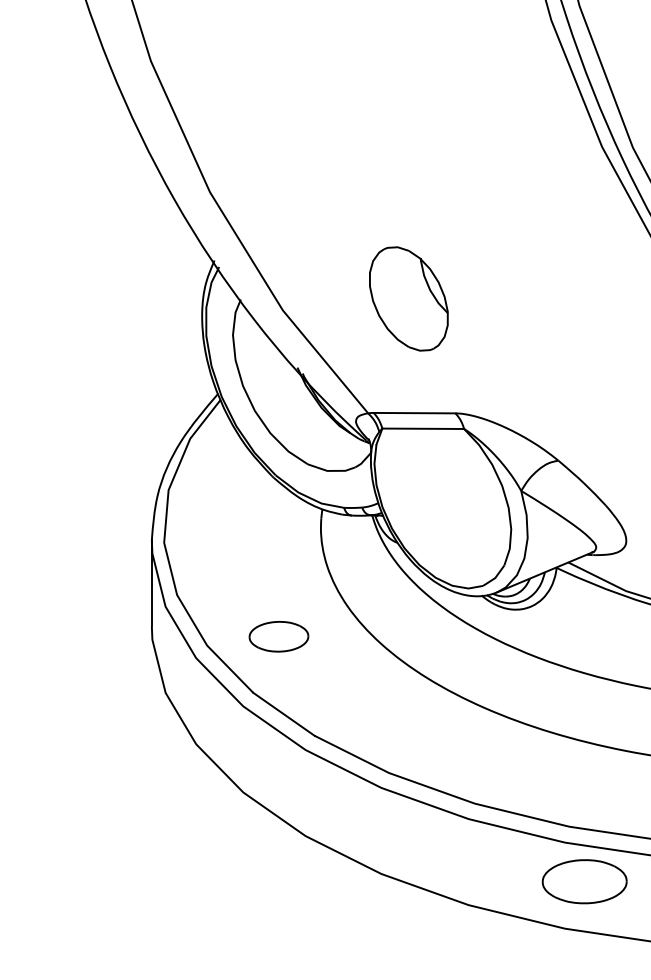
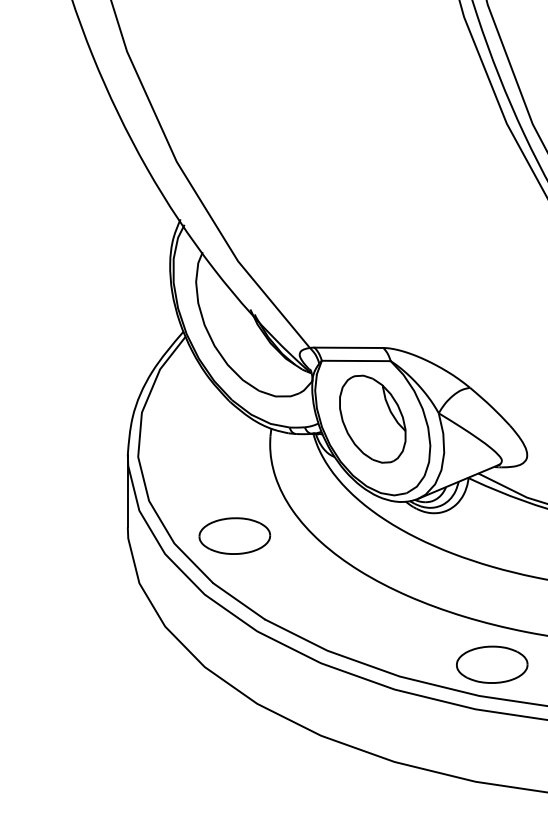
part: (408, 298) -> (372, 418), moved
part: (278, 636) -> (234, 535), size x1.43
part: (584, 881) -> (492, 664), moved

